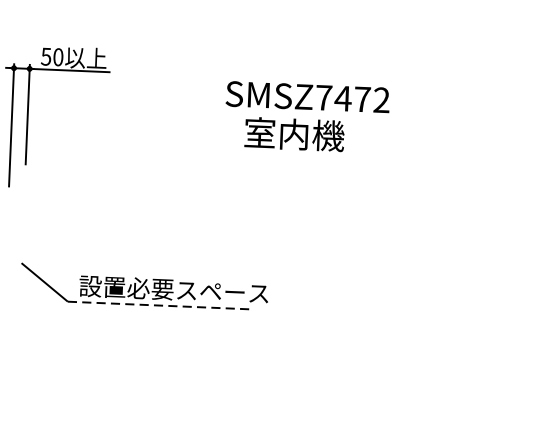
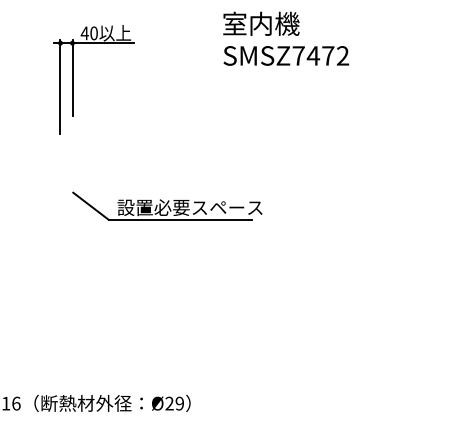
text: (45, 56) -> (84, 33), 50 -> 40
text: (294, 133) -> (261, 23), moved
line: (162, 306) -> (181, 220), dashed -> solid

